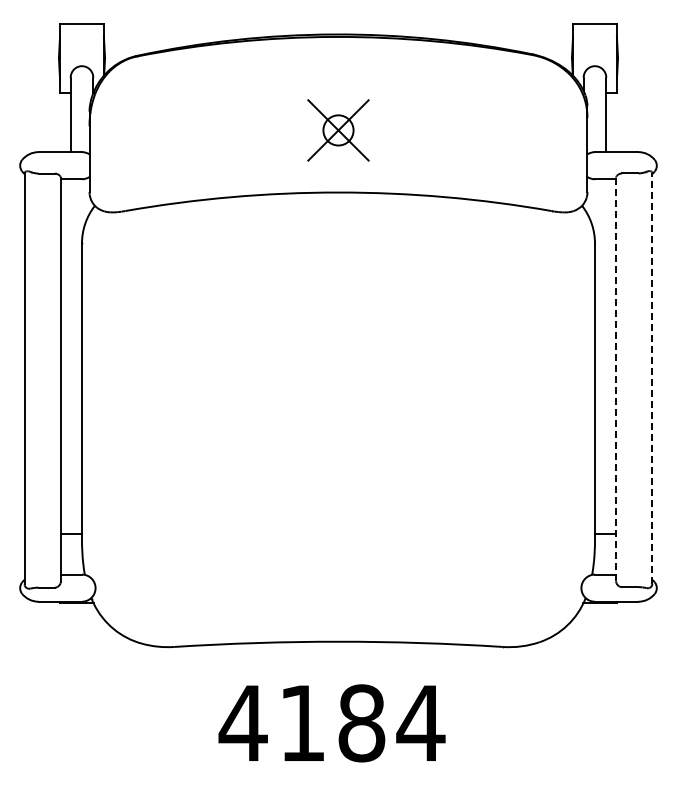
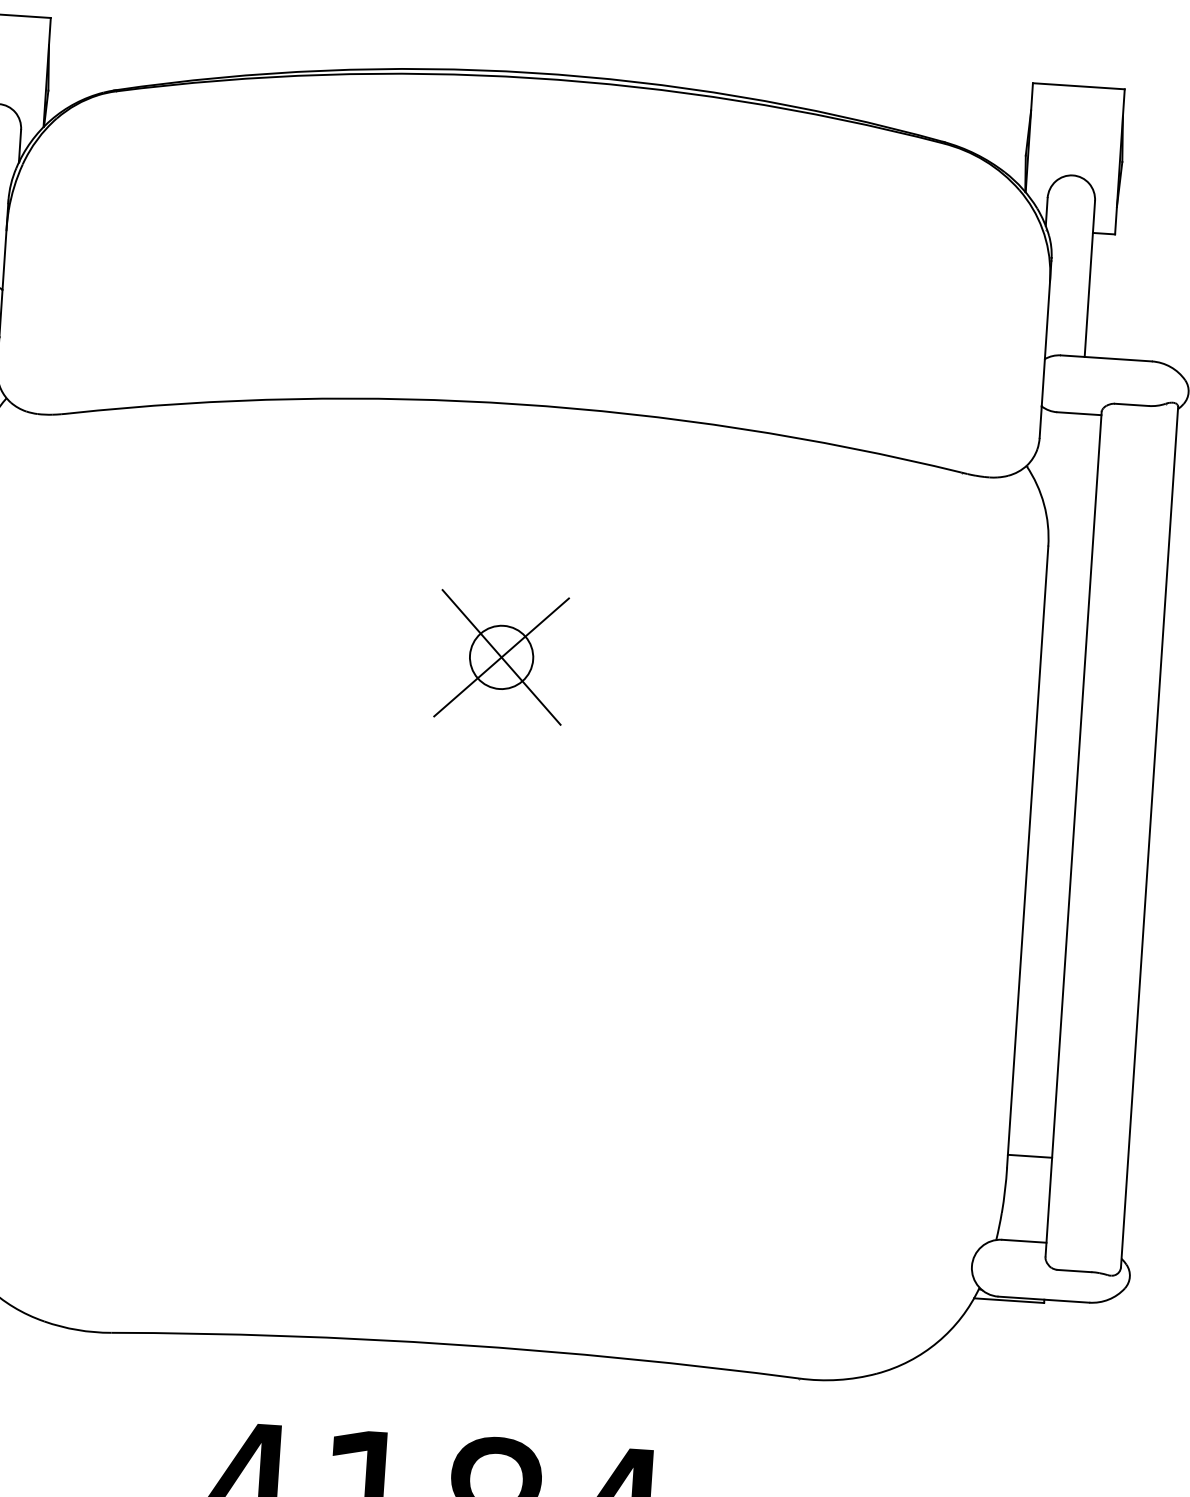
part: (338, 130) -> (501, 657), moved
line: (652, 377) -> (1150, 835), dashed -> solid
line: (616, 379) -> (1074, 834), dashed -> solid

